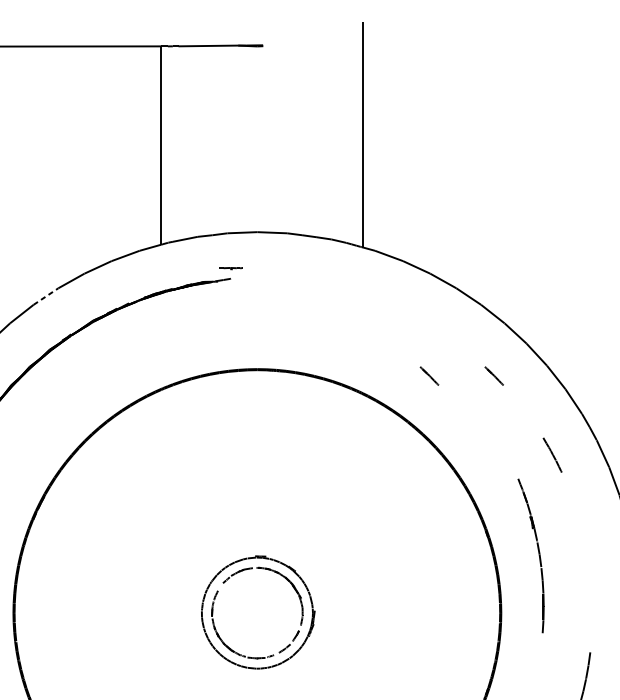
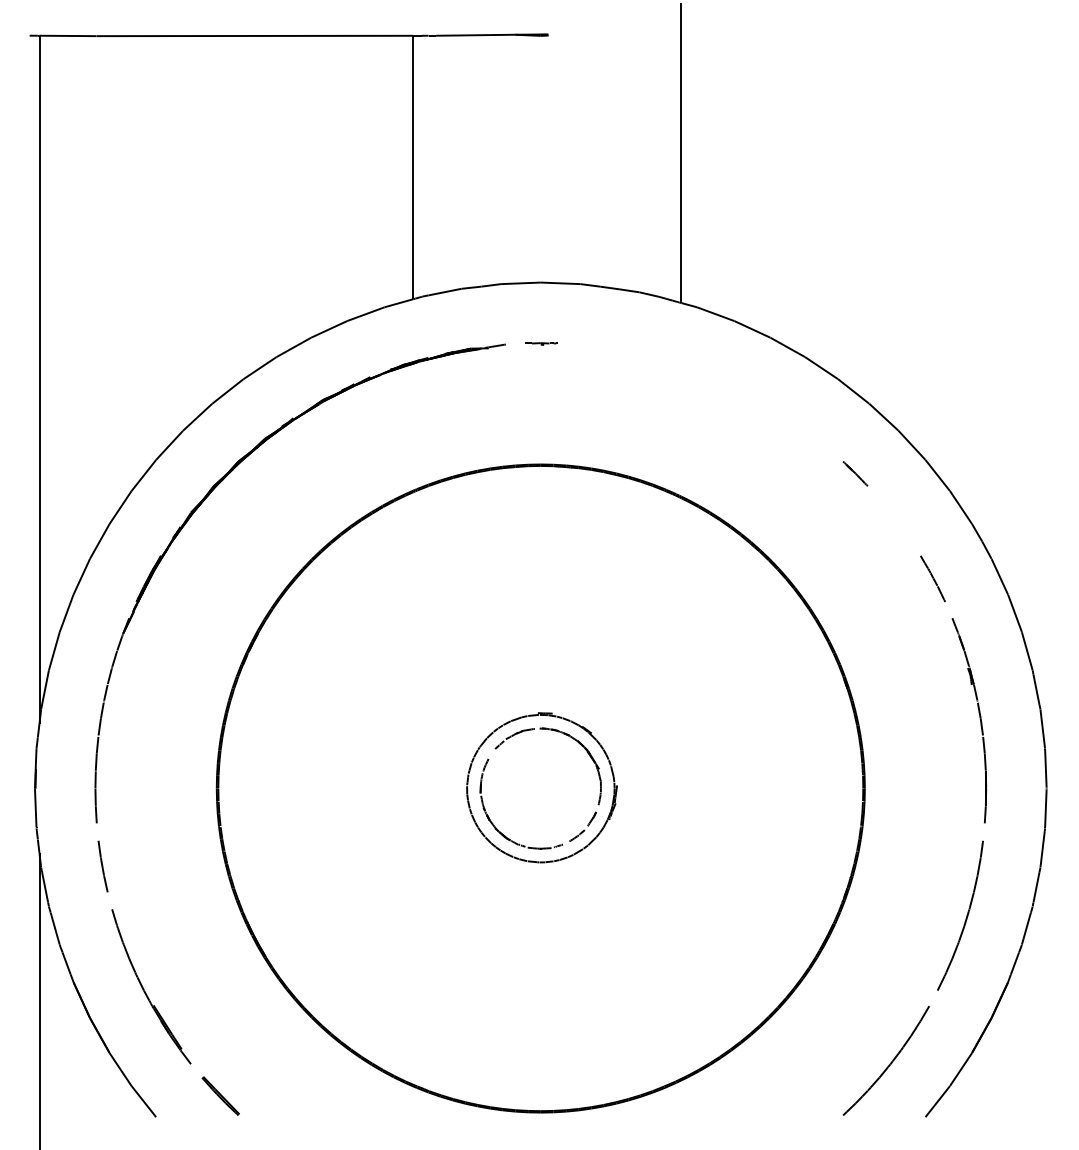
line: (230, 268) -> (541, 343), moved
line: (46, 296) -> (260, 368), dashed -> solid
line: (429, 375) -> (769, 473), removed
part: (538, 555) -> (979, 719), moved

